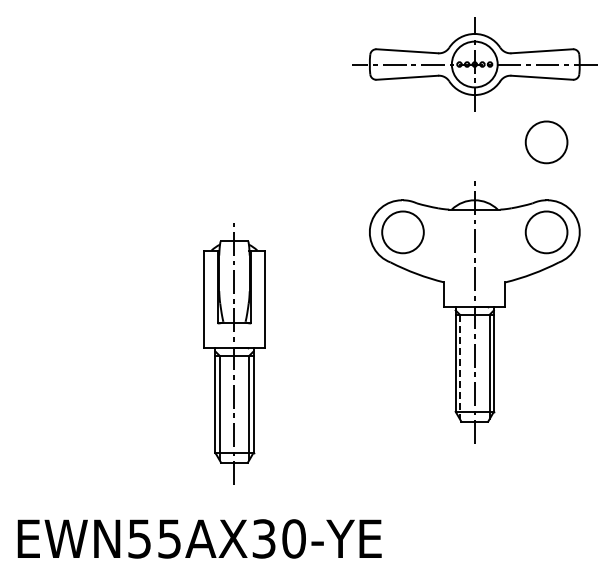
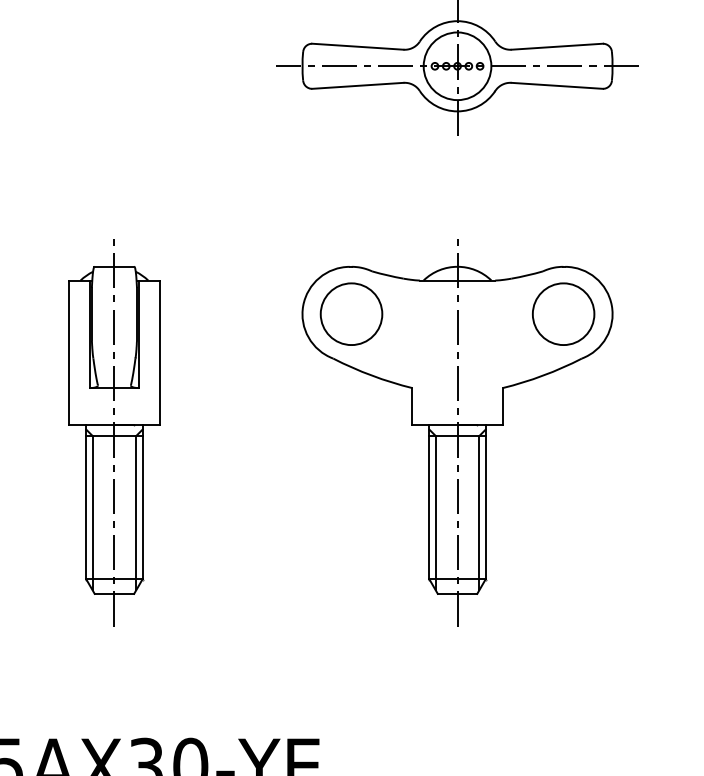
part: (546, 142) -> (563, 181), removed
part: (234, 353) -> (114, 432), moved
line: (460, 367) -> (436, 513), dashed -> solid

